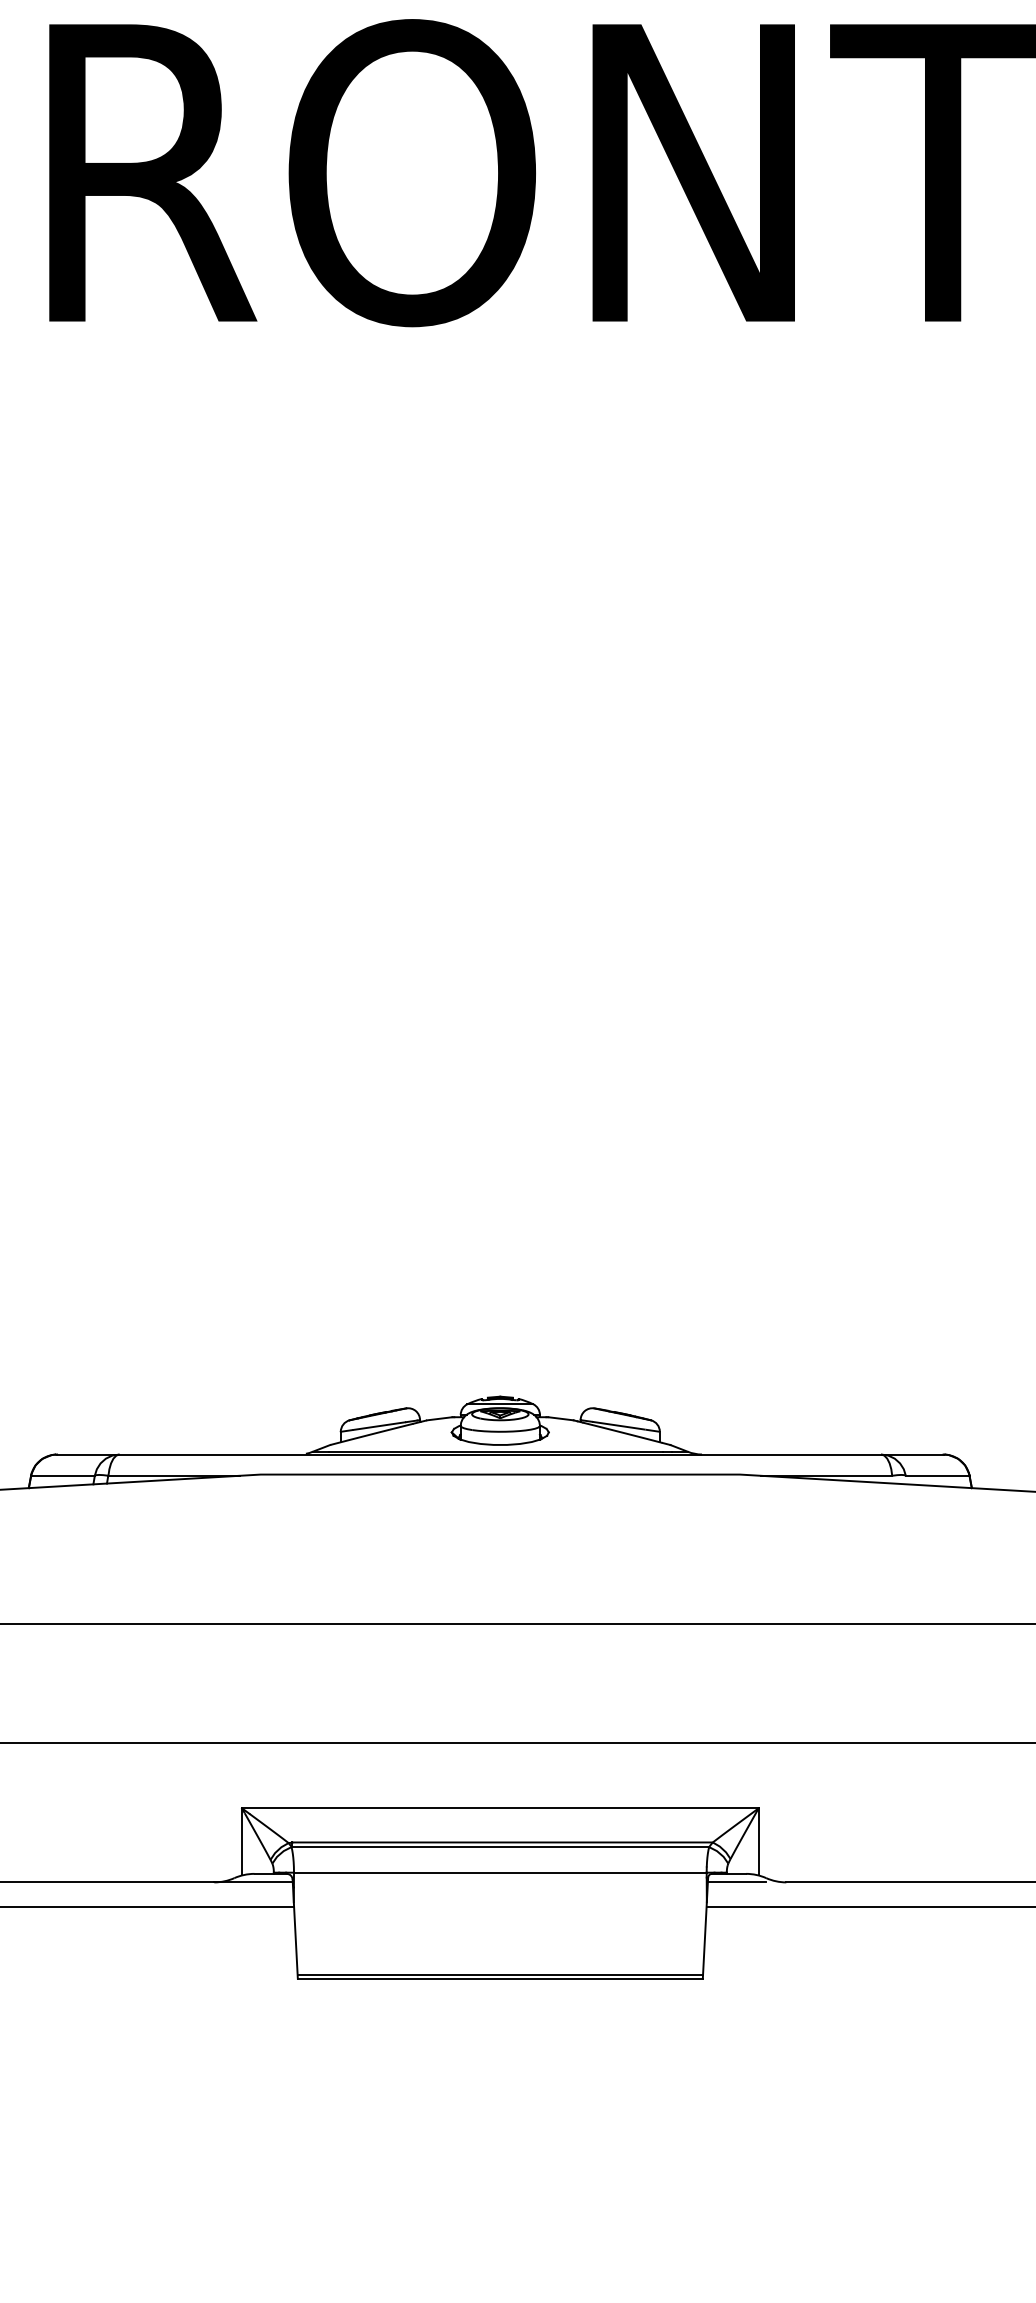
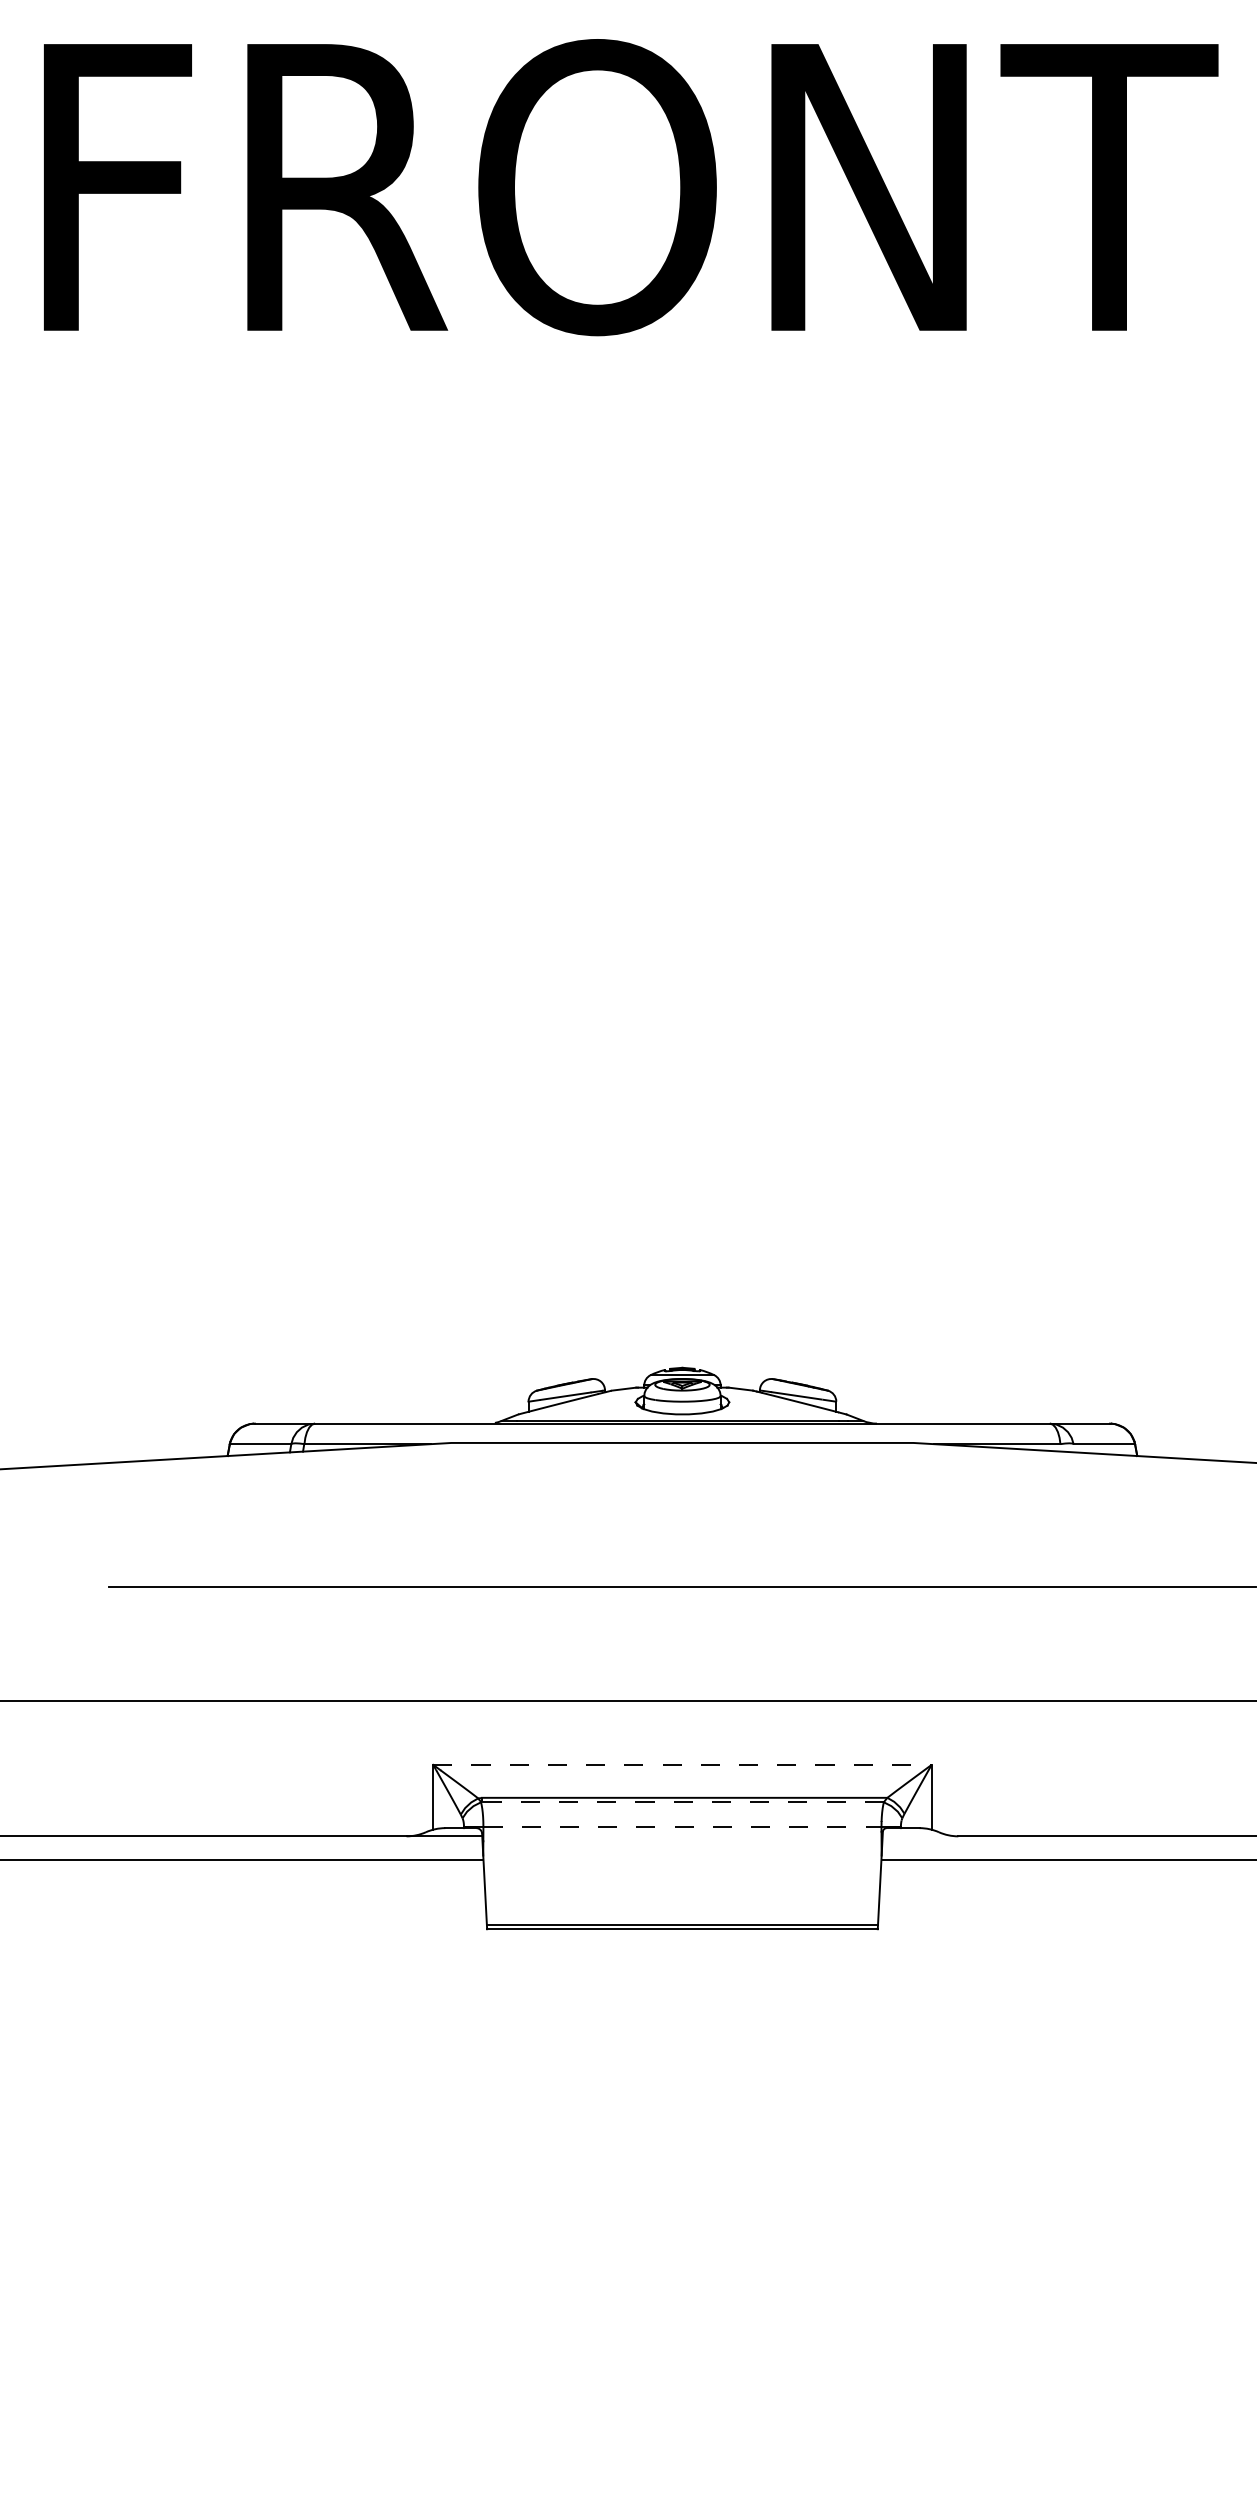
line: (500, 1807) -> (682, 1764), solid -> dashed
line: (500, 1847) -> (682, 1802), solid -> dashed
line: (500, 1872) -> (682, 1826), solid -> dashed
line: (736, 1882) -> (910, 1836), removed

